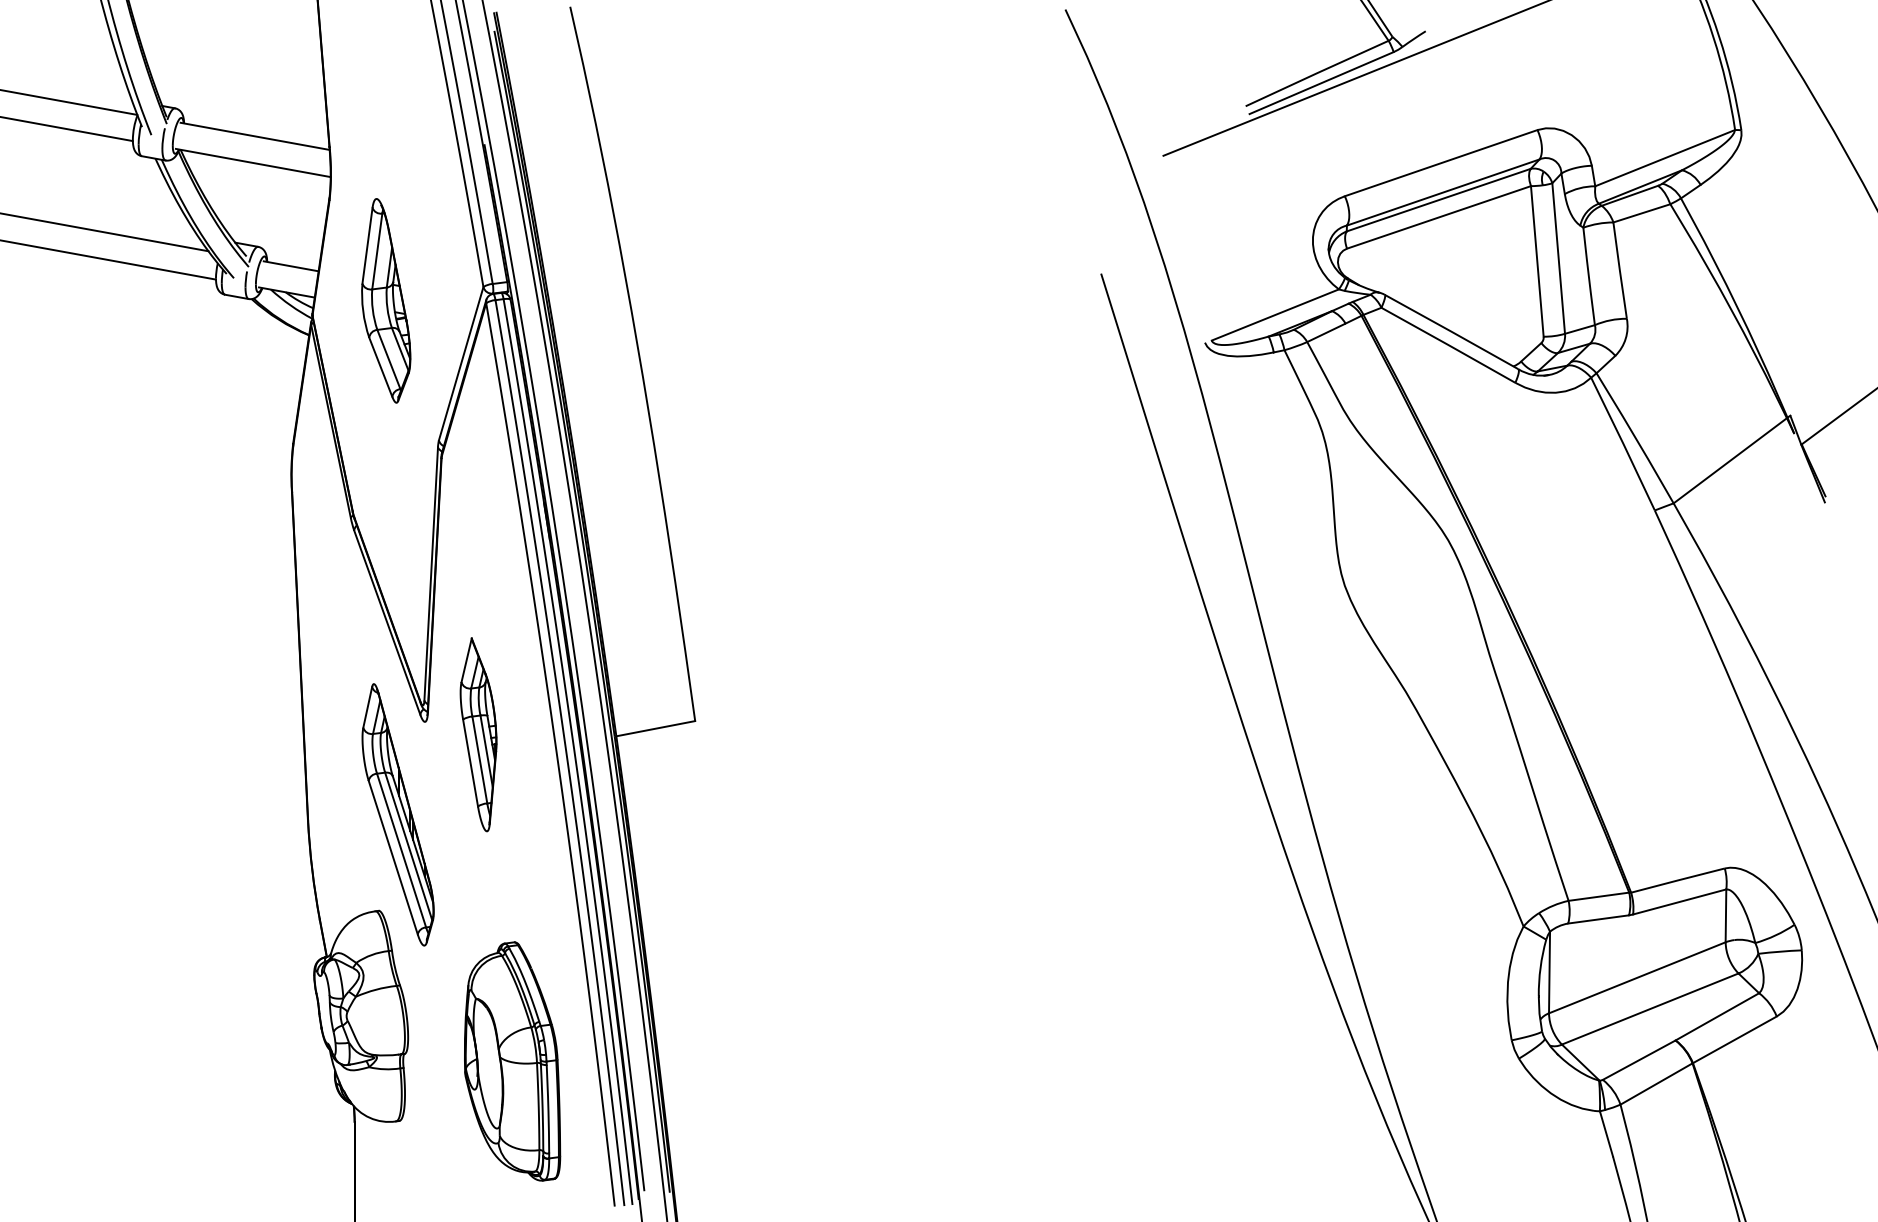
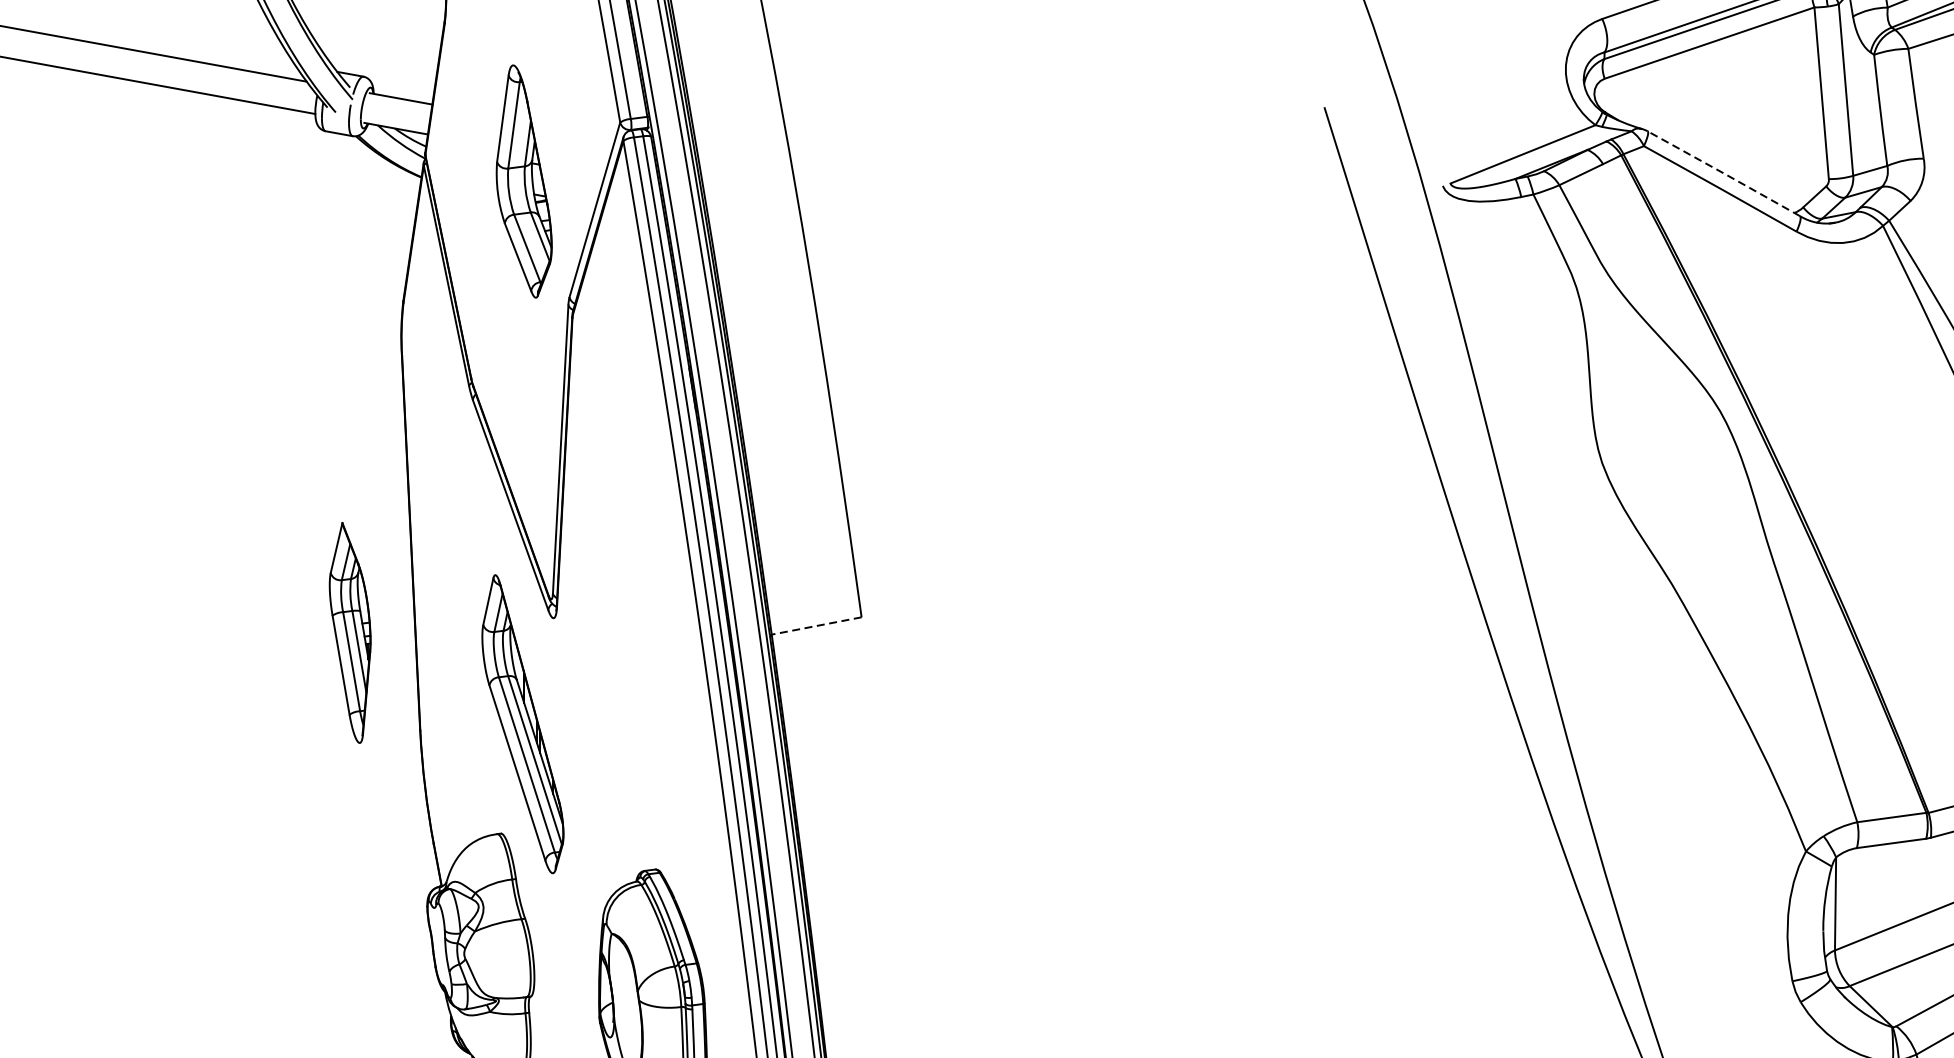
part: (386, 300) -> (524, 181), moved
line: (1451, 331) -> (1723, 173), solid -> dashed
line: (655, 728) -> (816, 625), solid -> dashed
part: (478, 734) -> (350, 632), moved

